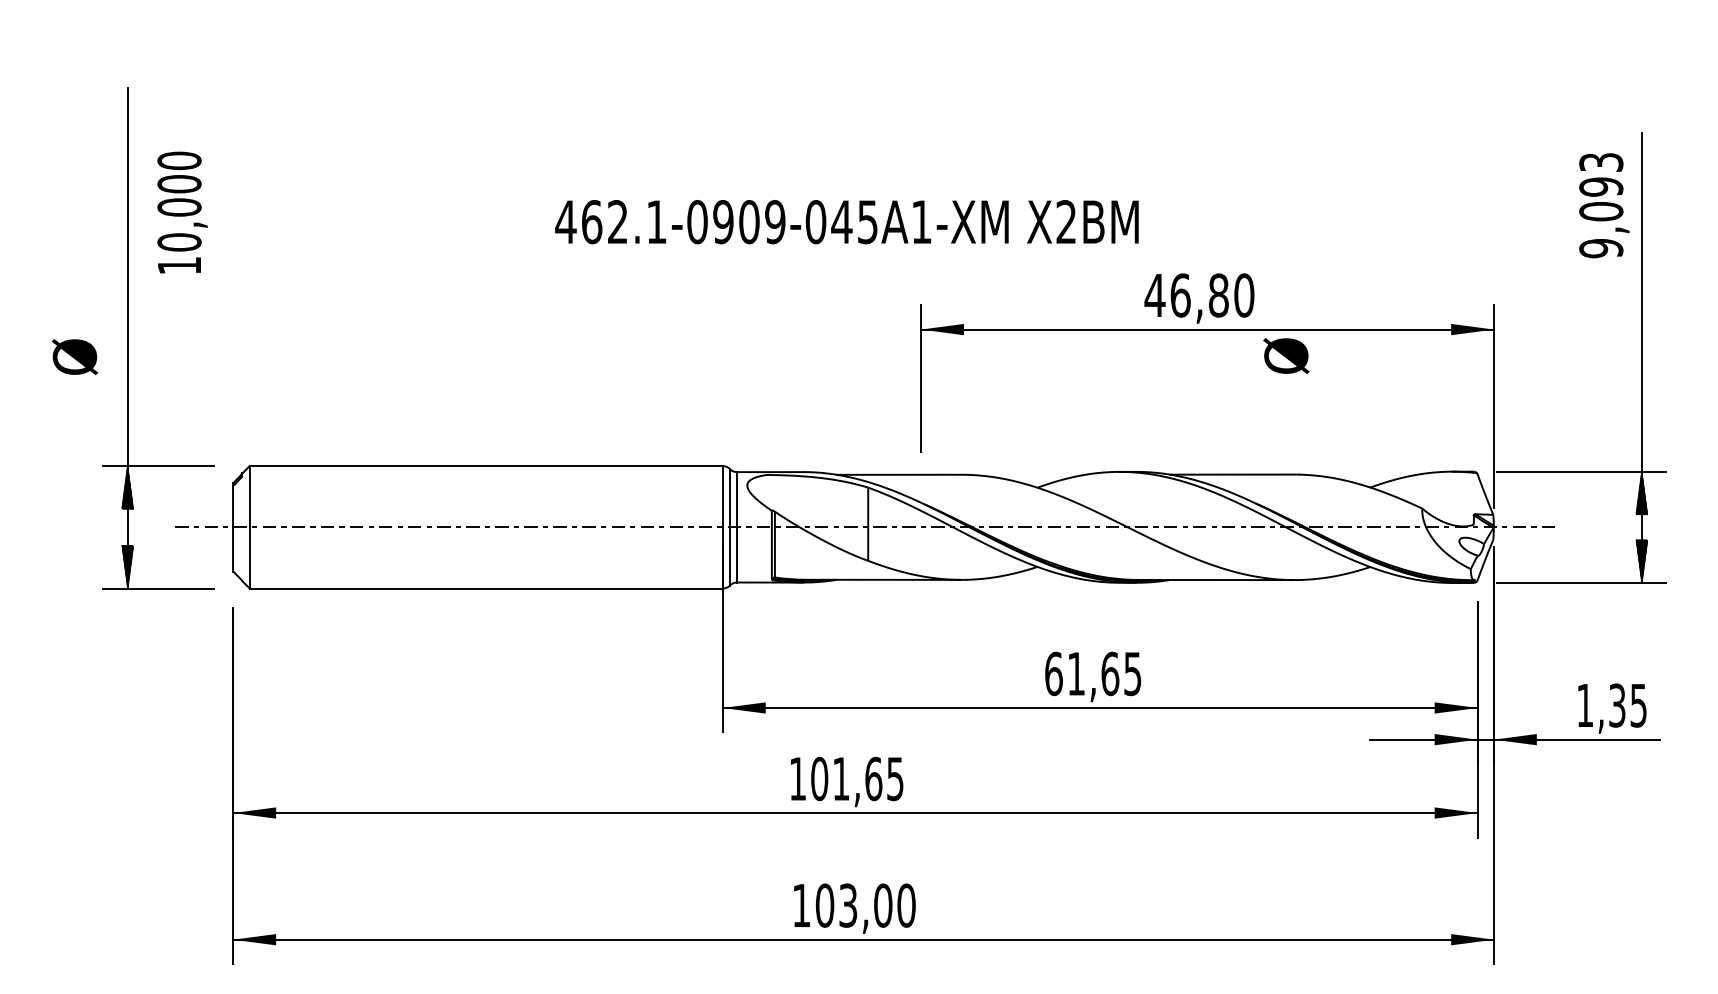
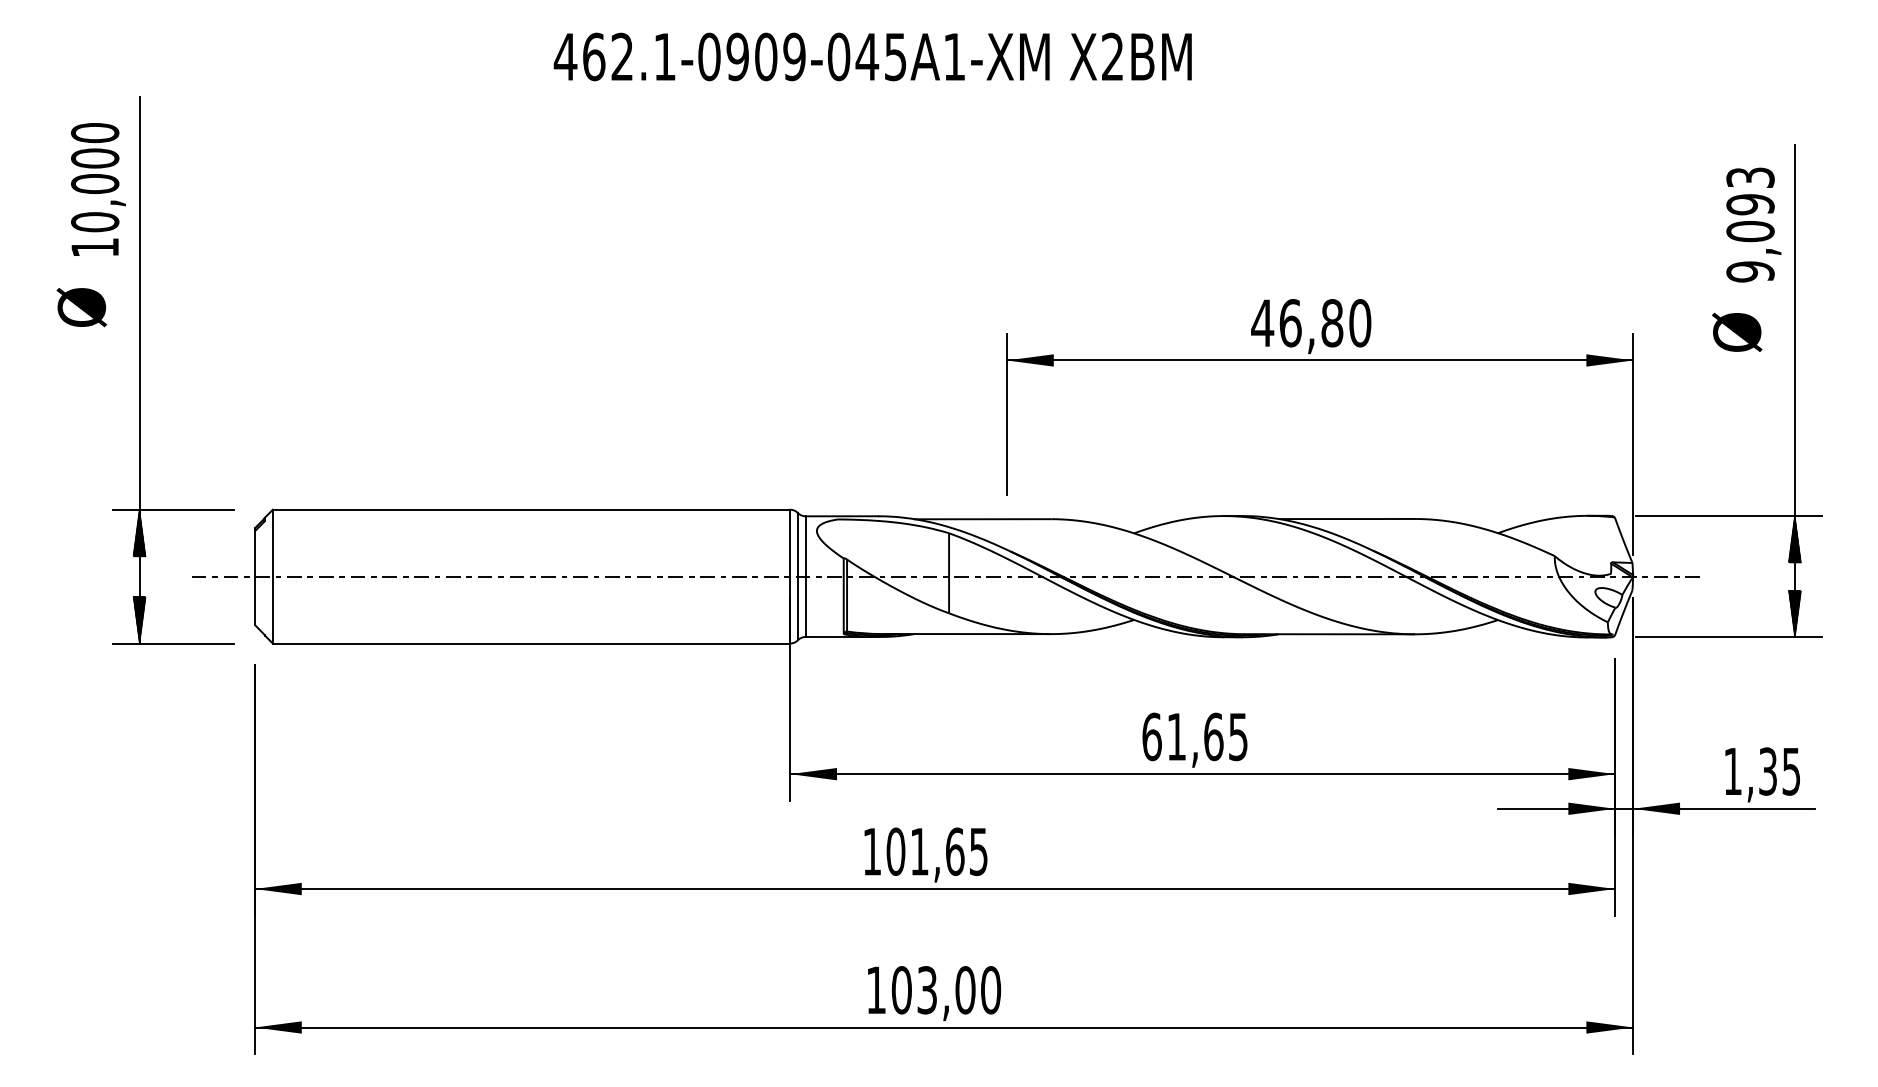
text: (182, 212) -> (98, 189), moved
text: (846, 221) -> (872, 56), moved
text: (1286, 355) -> (1737, 331), moved
text: (74, 357) -> (81, 307), moved

